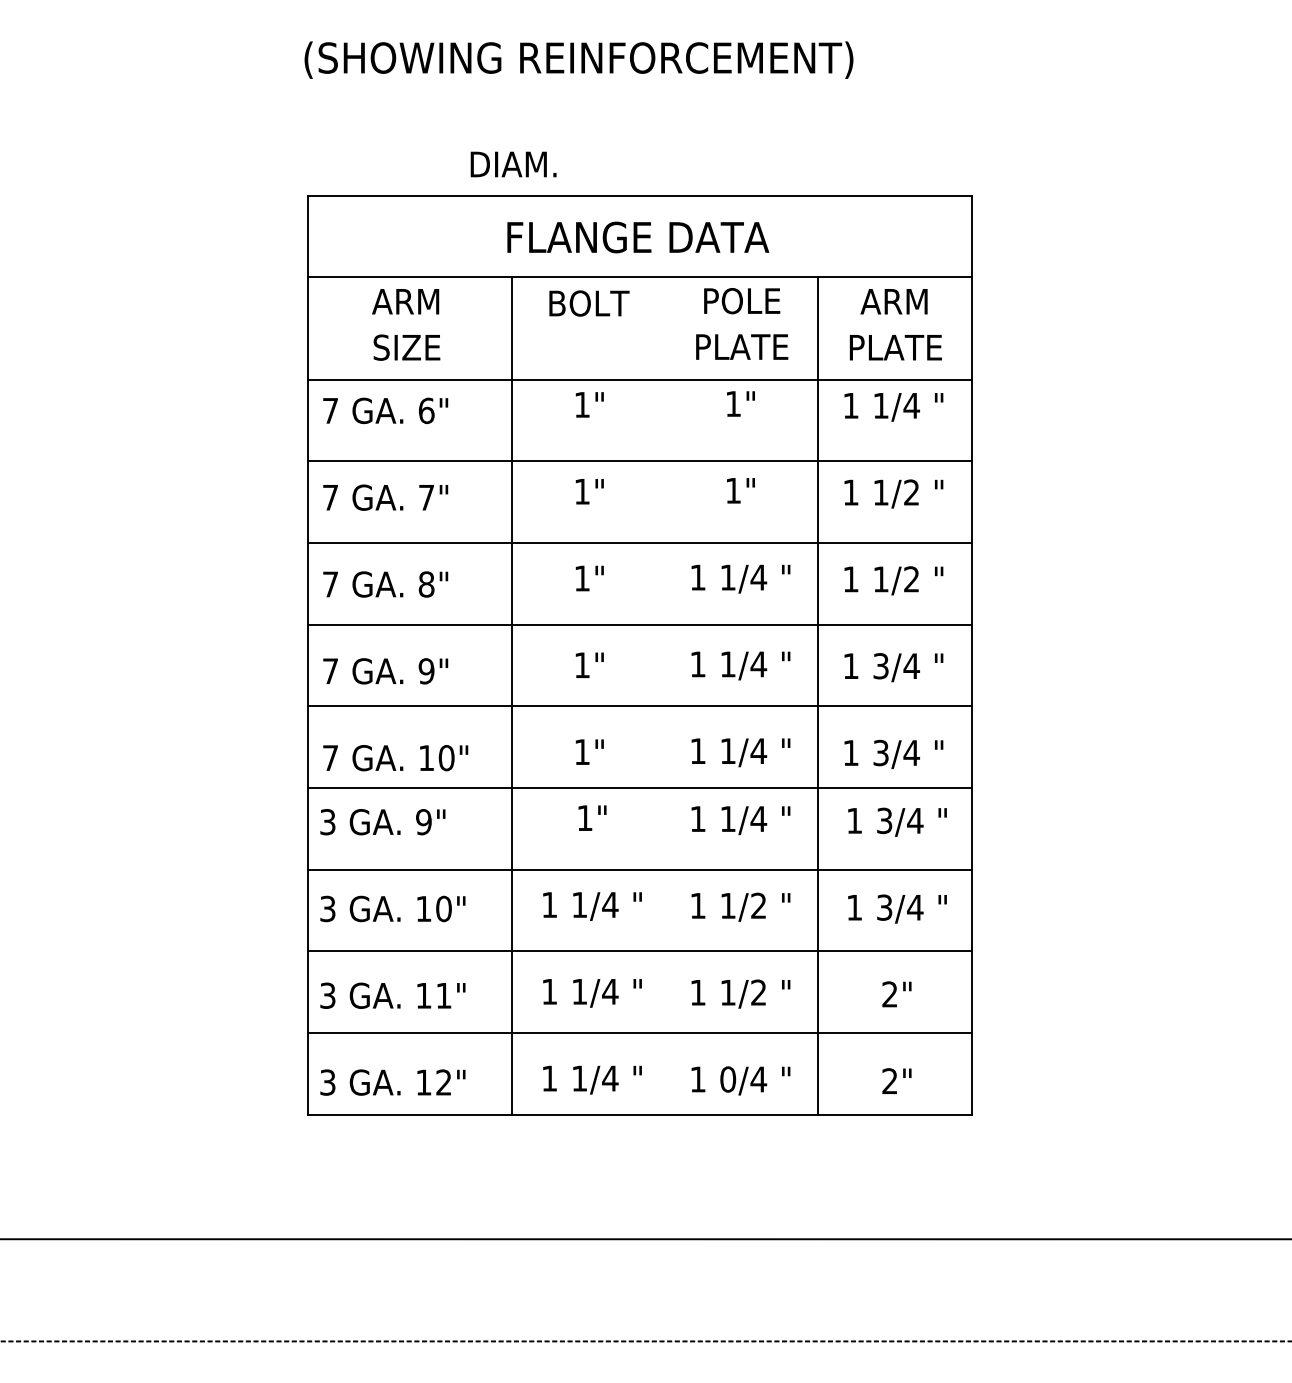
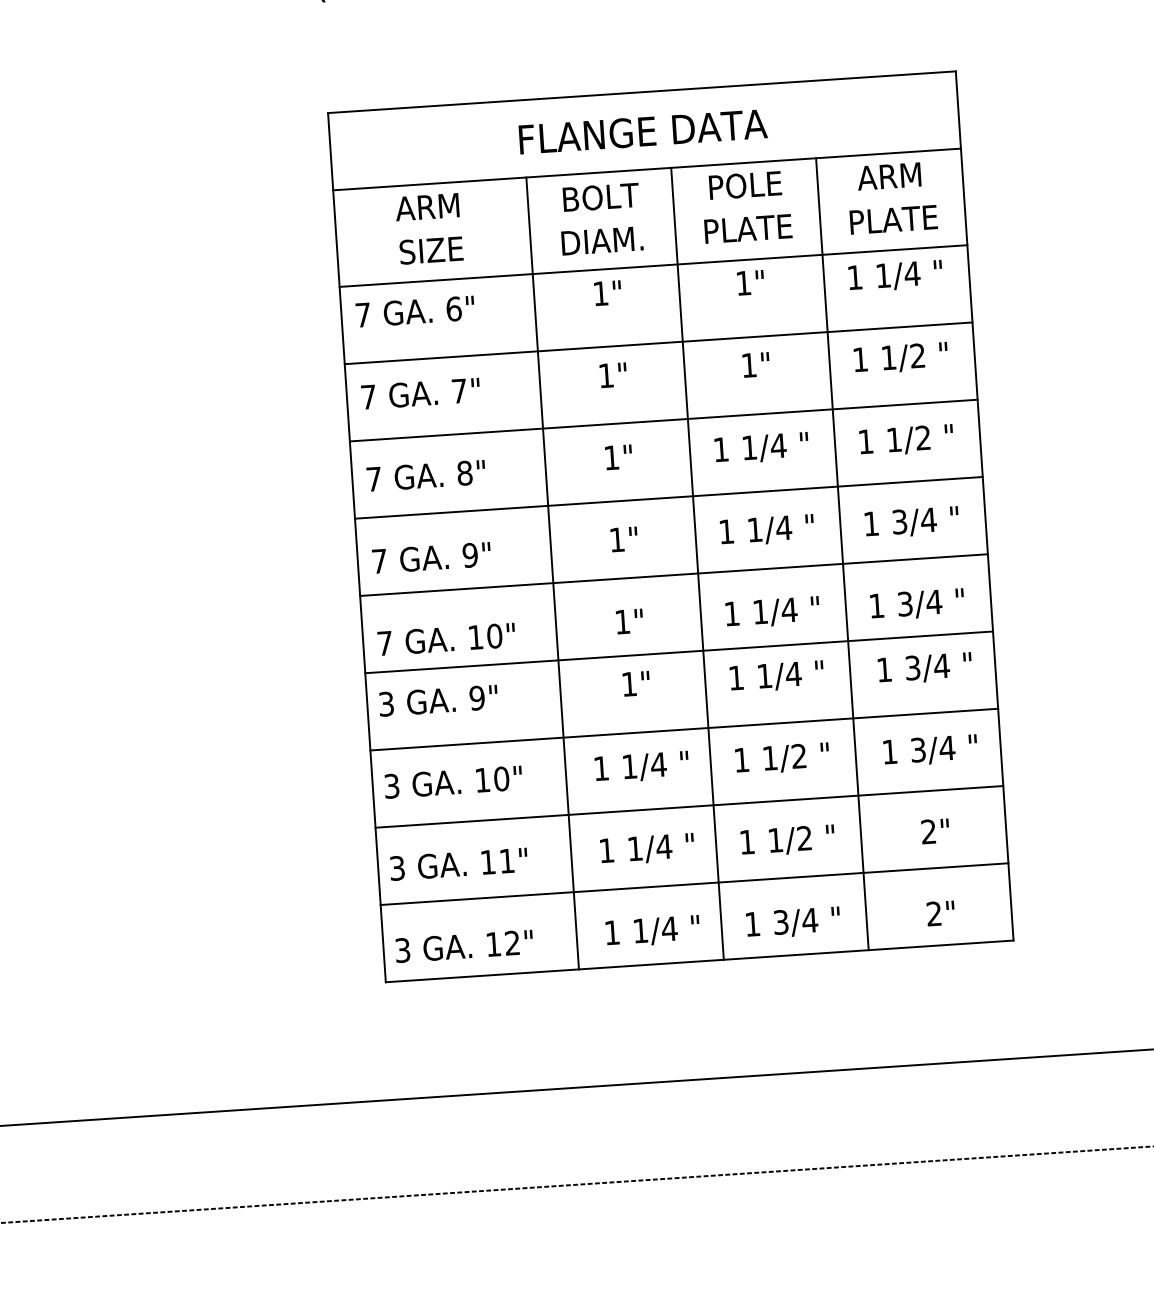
text: (513, 164) -> (602, 240), moved
line: (665, 695) -> (697, 563), added
text: (728, 1079) -> (781, 922), 0/4 -> 3/4

